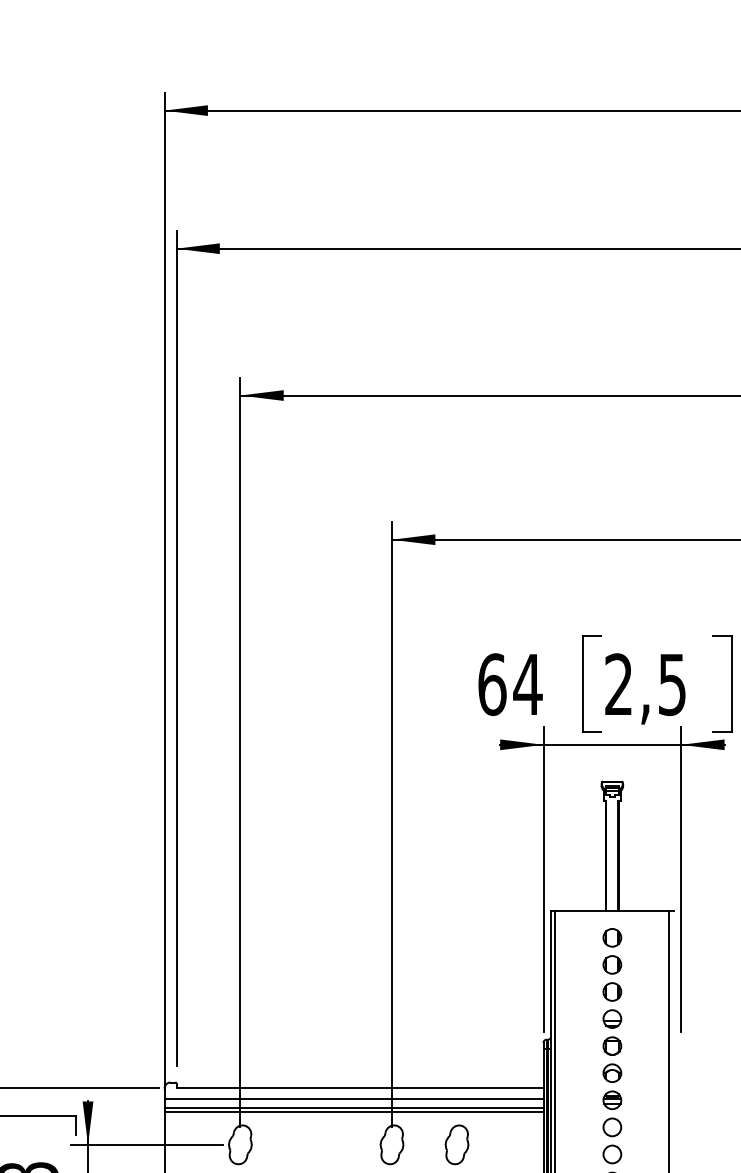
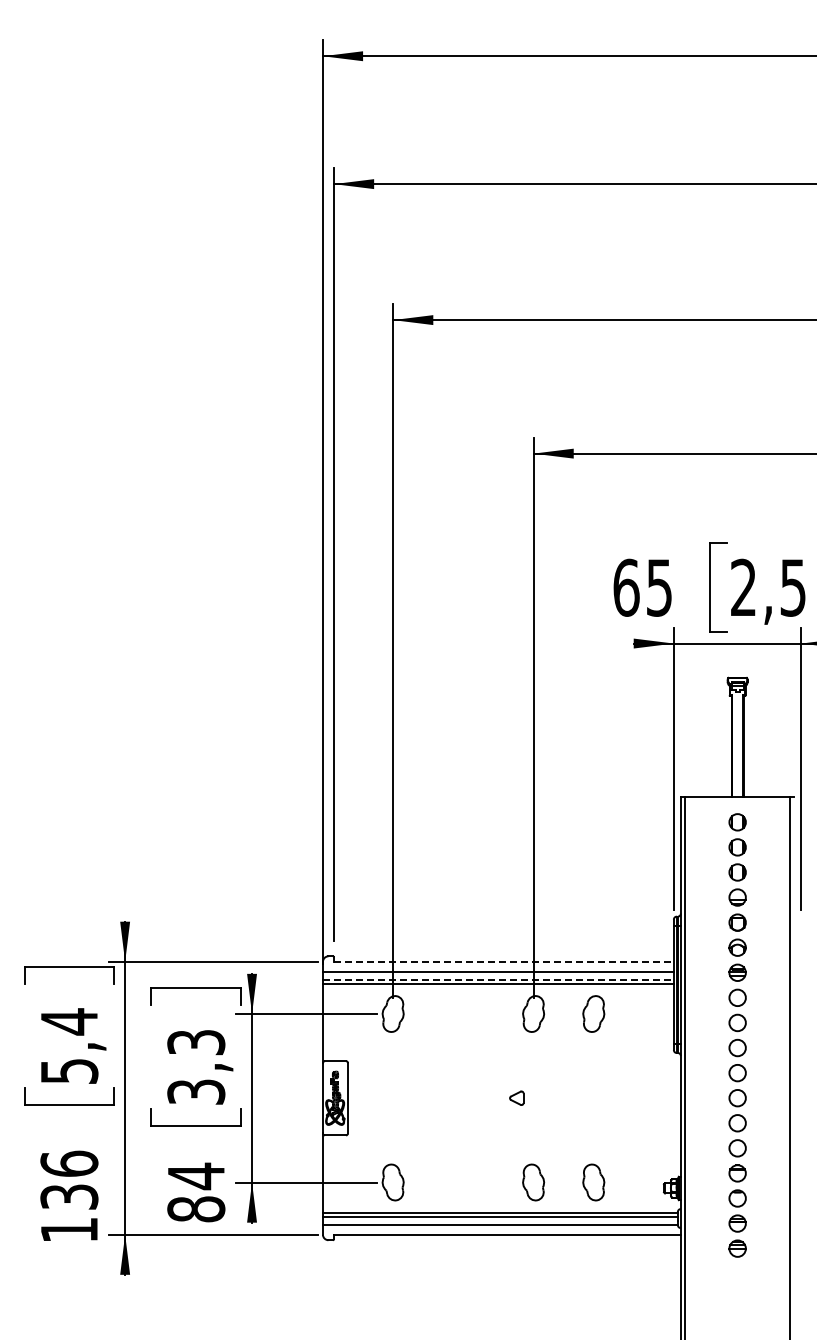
text: (527, 684) -> (659, 587), 64 -> 65
line: (359, 1088) -> (503, 961), solid -> dashed
line: (354, 1107) -> (498, 979), solid -> dashed

